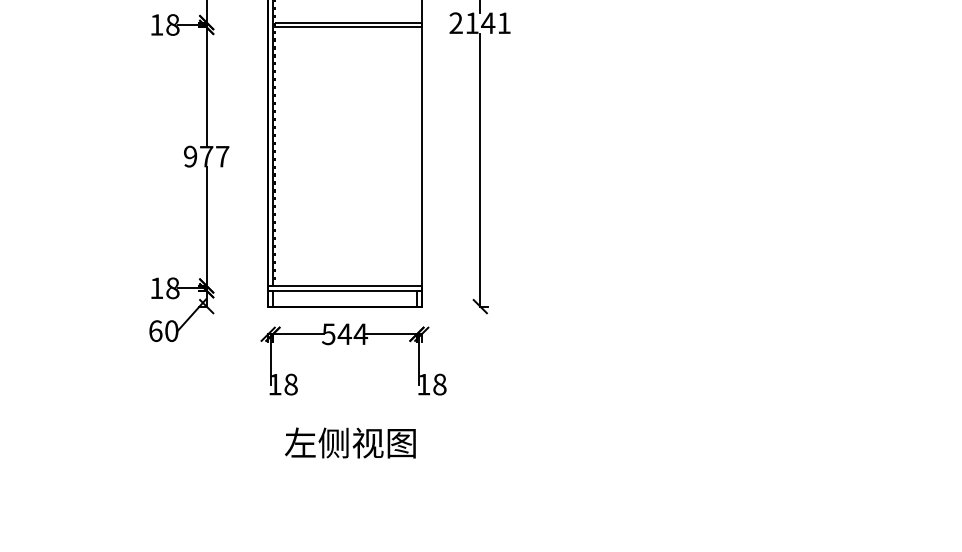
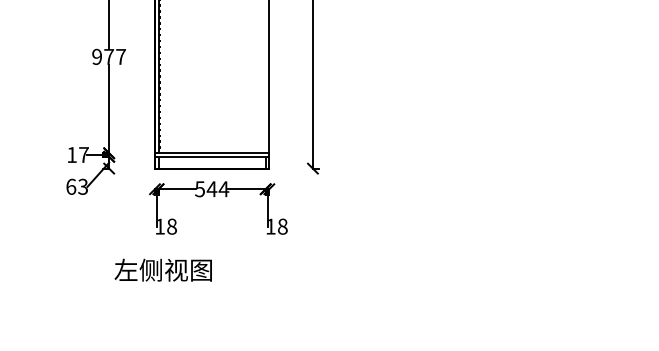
text: (172, 288) -> (83, 155), 18 -> 17
text: (171, 330) -> (82, 186), 60 -> 63
text: (350, 442) -> (163, 269), moved

